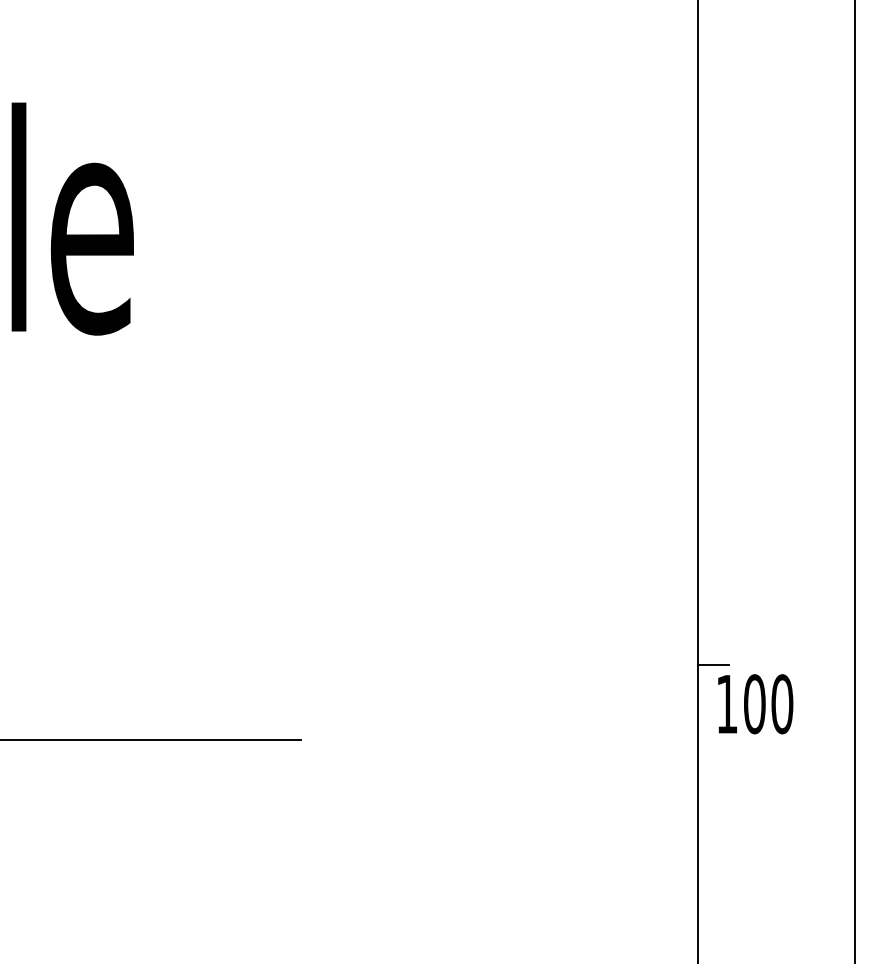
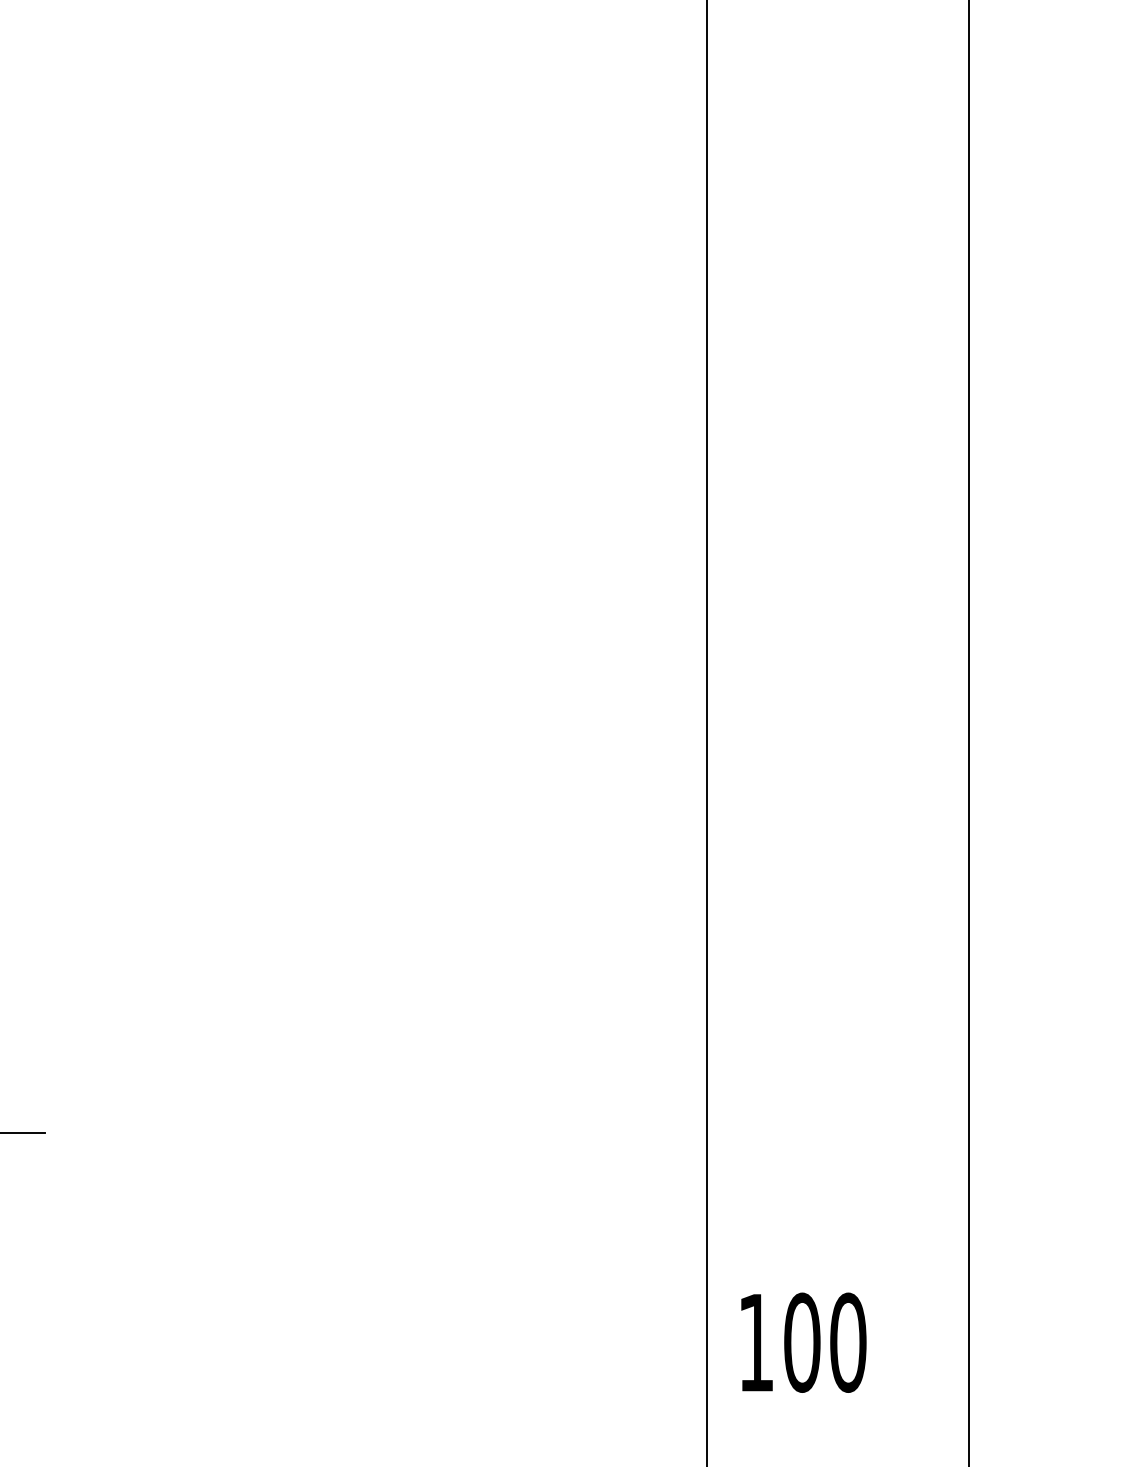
line: (713, 664) -> (733, 1008), removed
text: (755, 704) -> (803, 1343), moved

